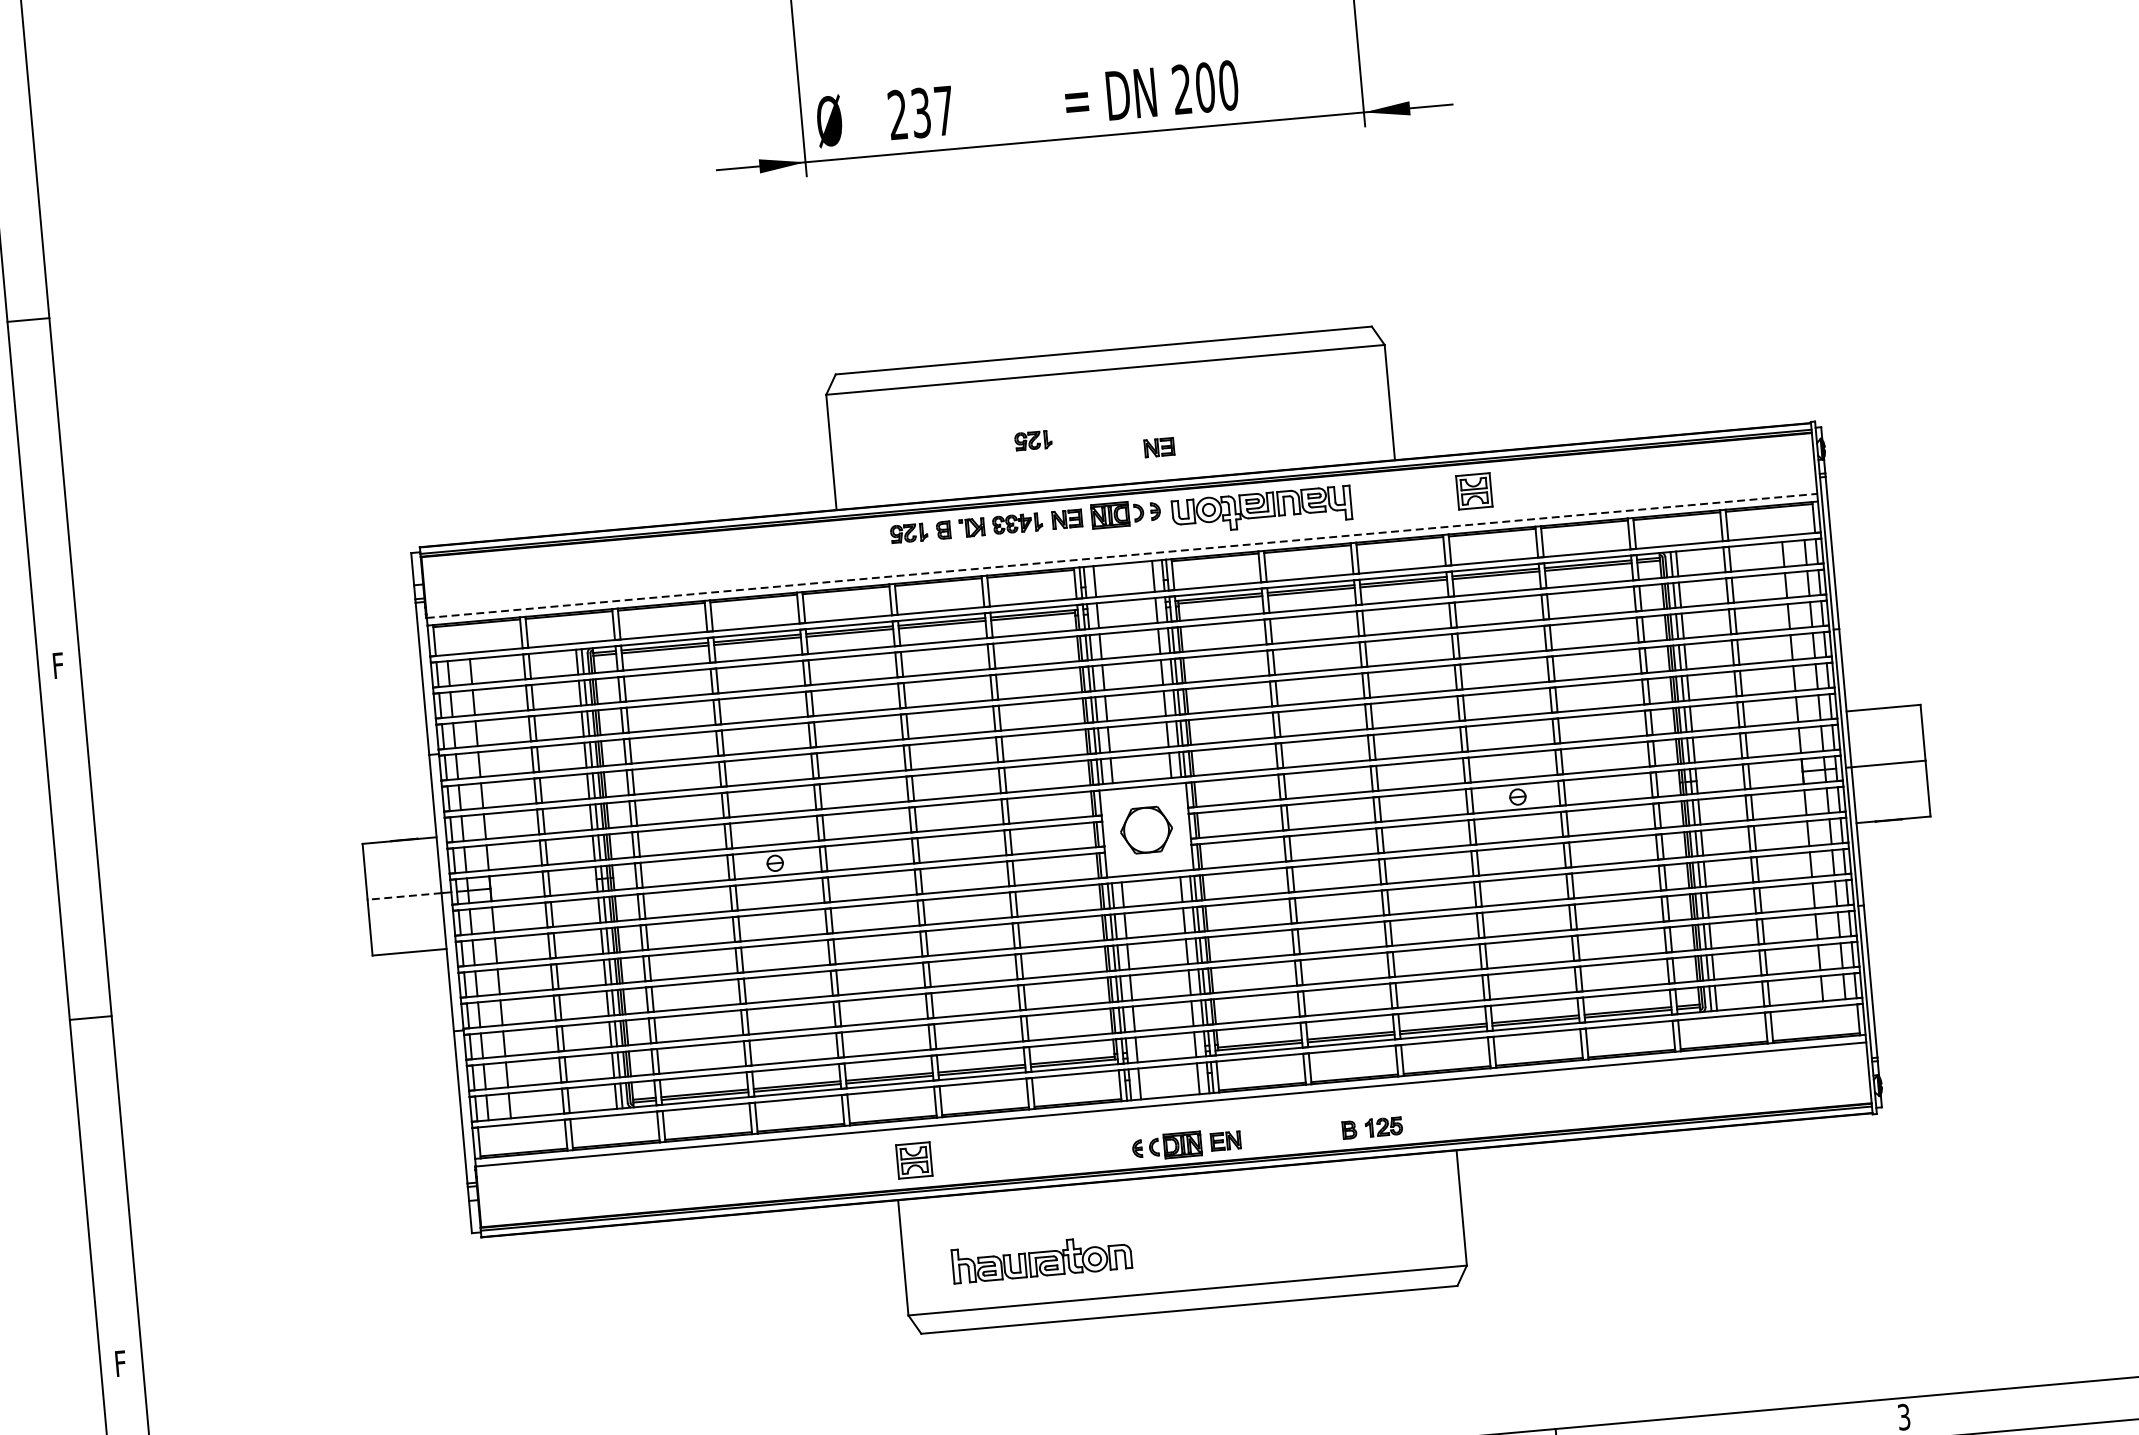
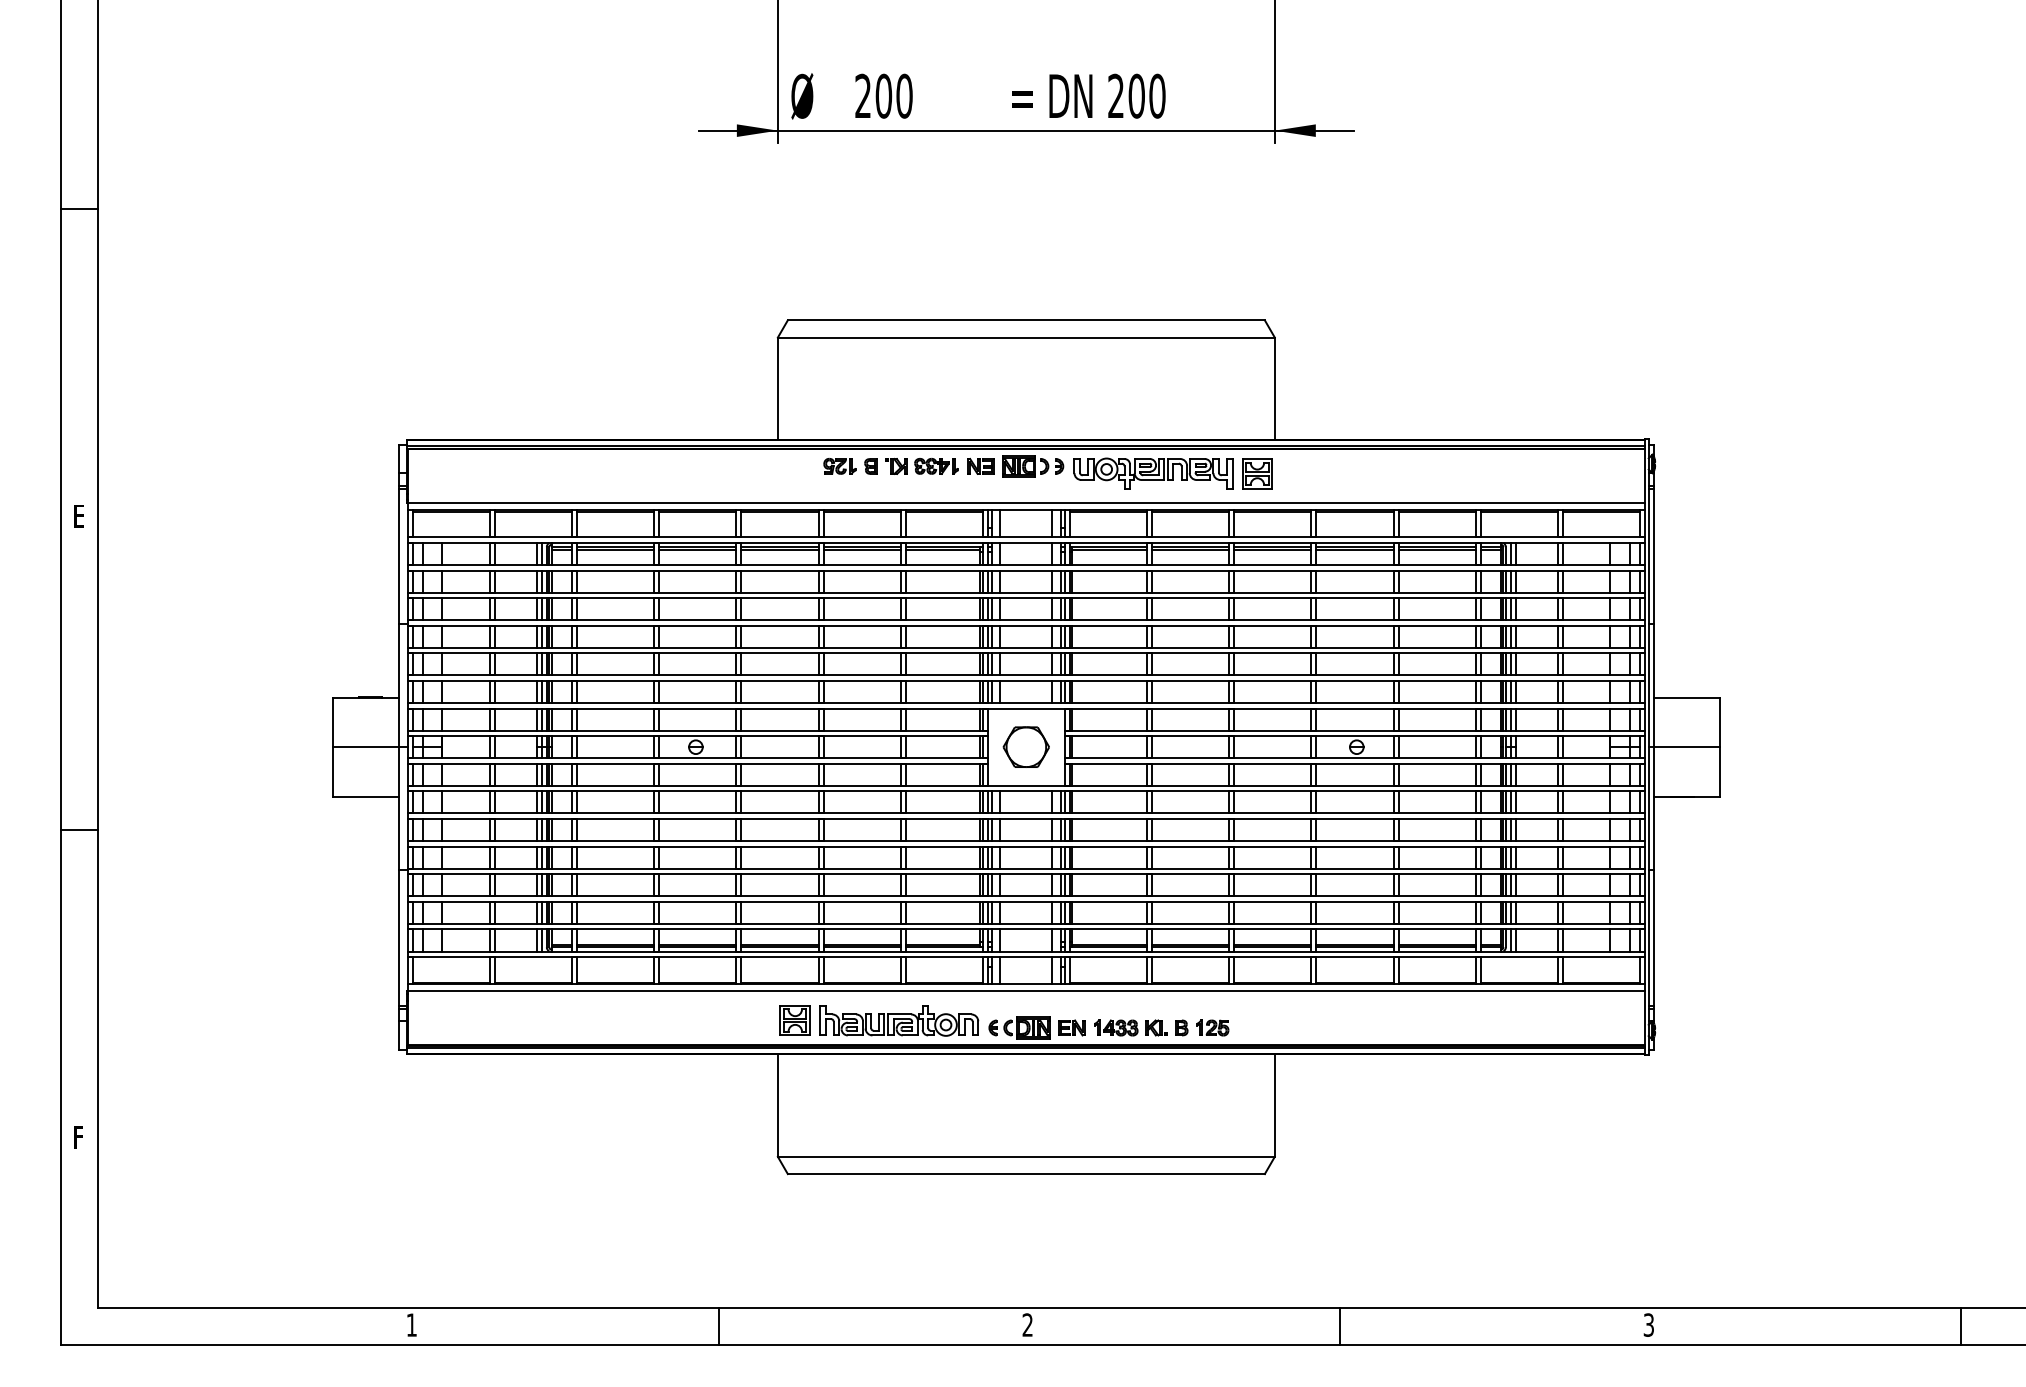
text: (931, 111) -> (893, 95), 237 -> 200
part: (1032, 440) -> (956, 394), removed
part: (1159, 447) -> (1067, 410), removed
part: (1474, 490) -> (1257, 473), moved
line: (1122, 556) -> (1026, 503), dashed -> solid
text: (60, 665) -> (80, 516), F -> E
line: (405, 896) -> (366, 747), dashed -> solid
part: (1291, 1134) -> (1130, 1027), added
part: (1042, 1258) -> (899, 1020), moved

